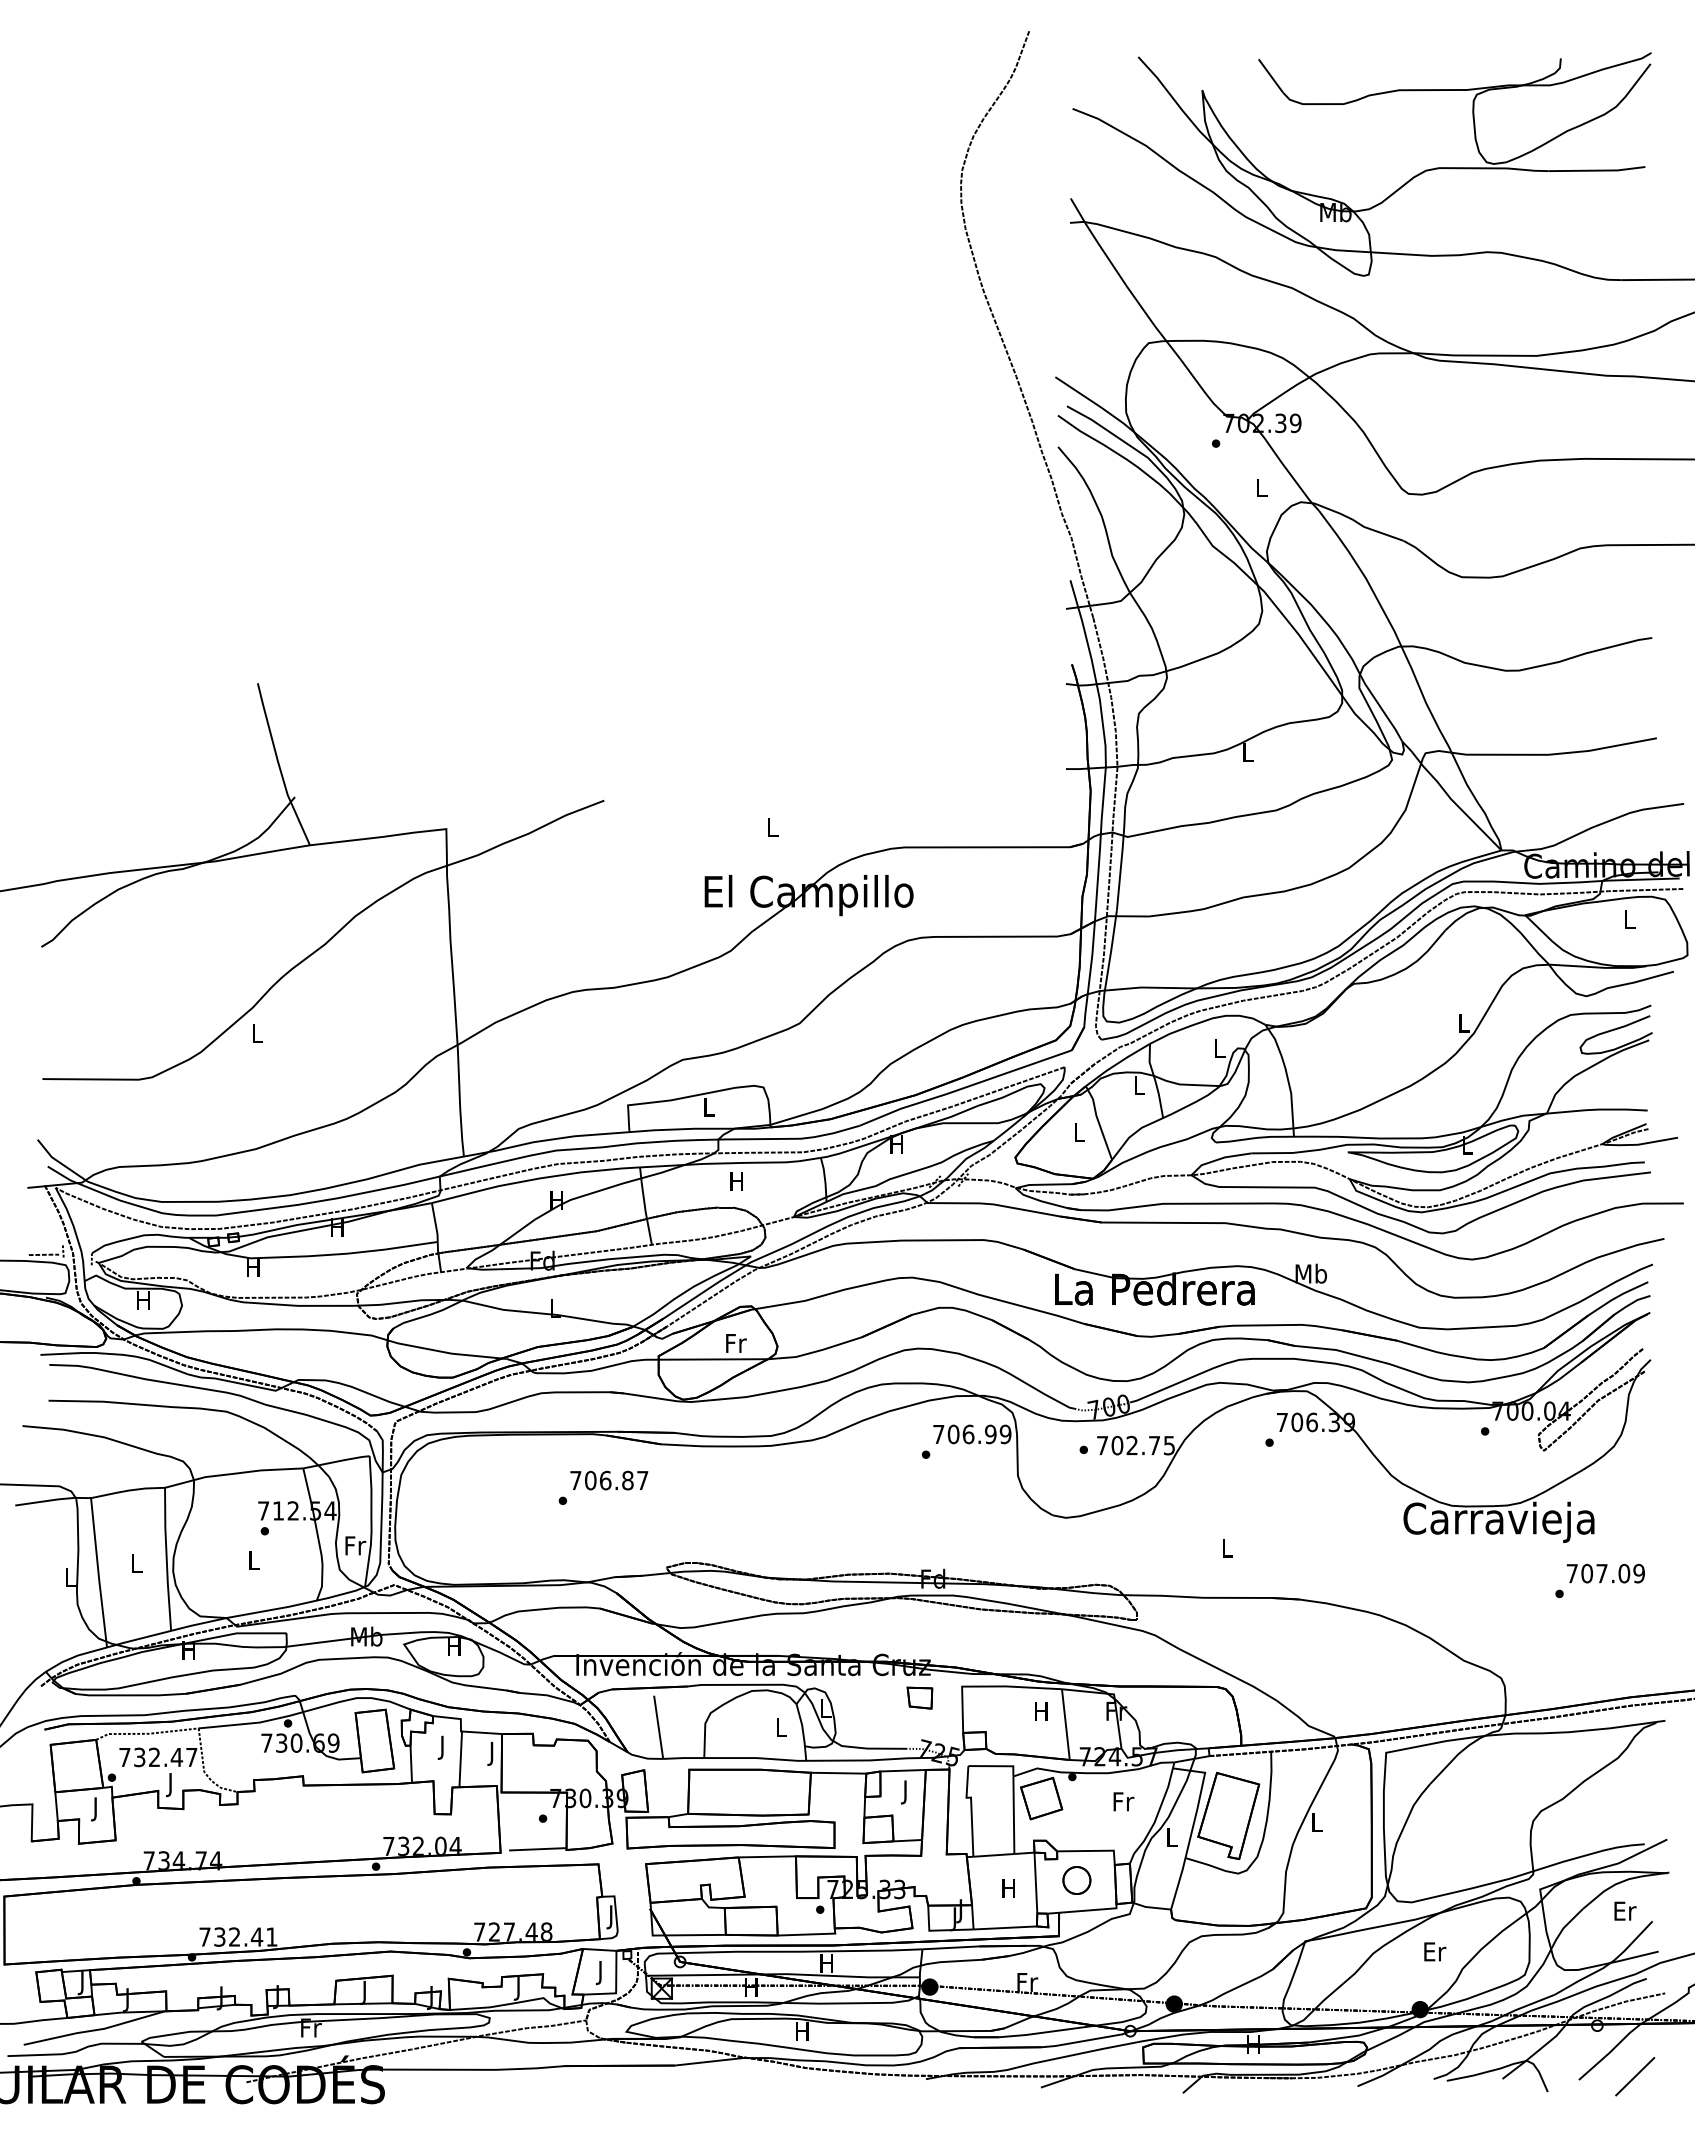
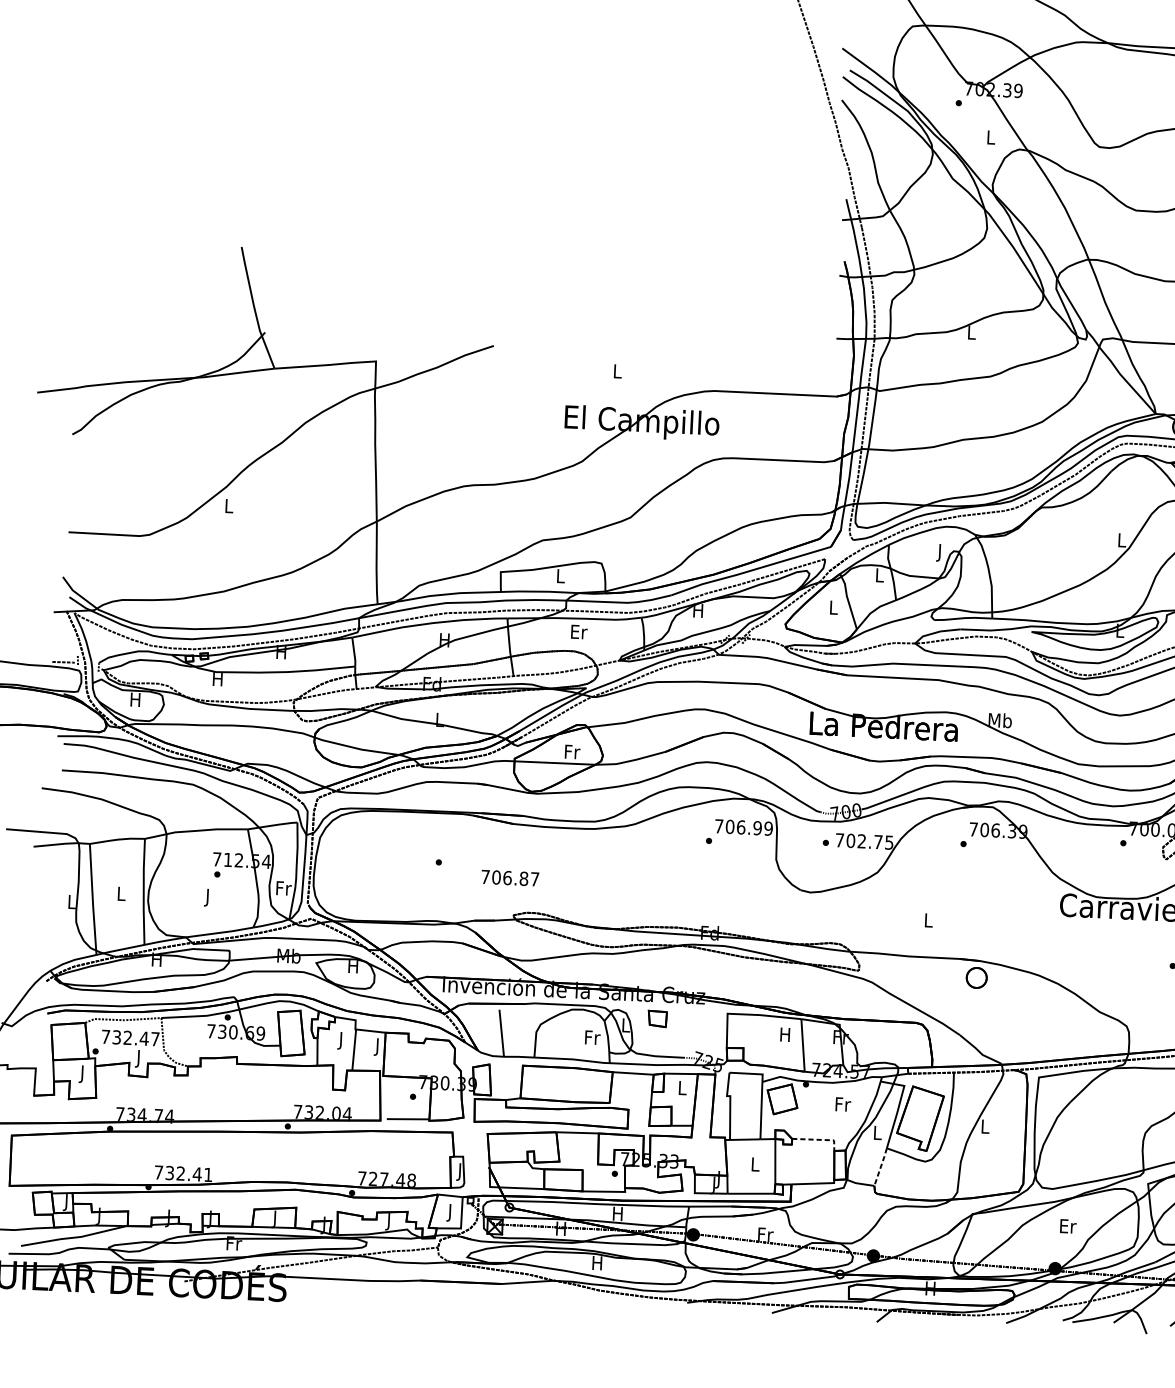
text: (1219, 1051) -> (940, 552), L -> J
text: (737, 1180) -> (579, 631), H -> Er
text: (609, 1480) -> (510, 878), moved
text: (253, 1563) -> (207, 897), L -> J
part: (919, 1697) -> (657, 1018), moved
text: (781, 1727) -> (592, 1037), L -> Fr
text: (905, 1792) -> (682, 1090), J -> L
line: (1093, 1850) -> (819, 1139), solid -> dashed
part: (1076, 1880) -> (976, 977), moved
line: (1178, 1883) -> (880, 1166), solid -> dashed
text: (1008, 1888) -> (754, 1164), H -> L

